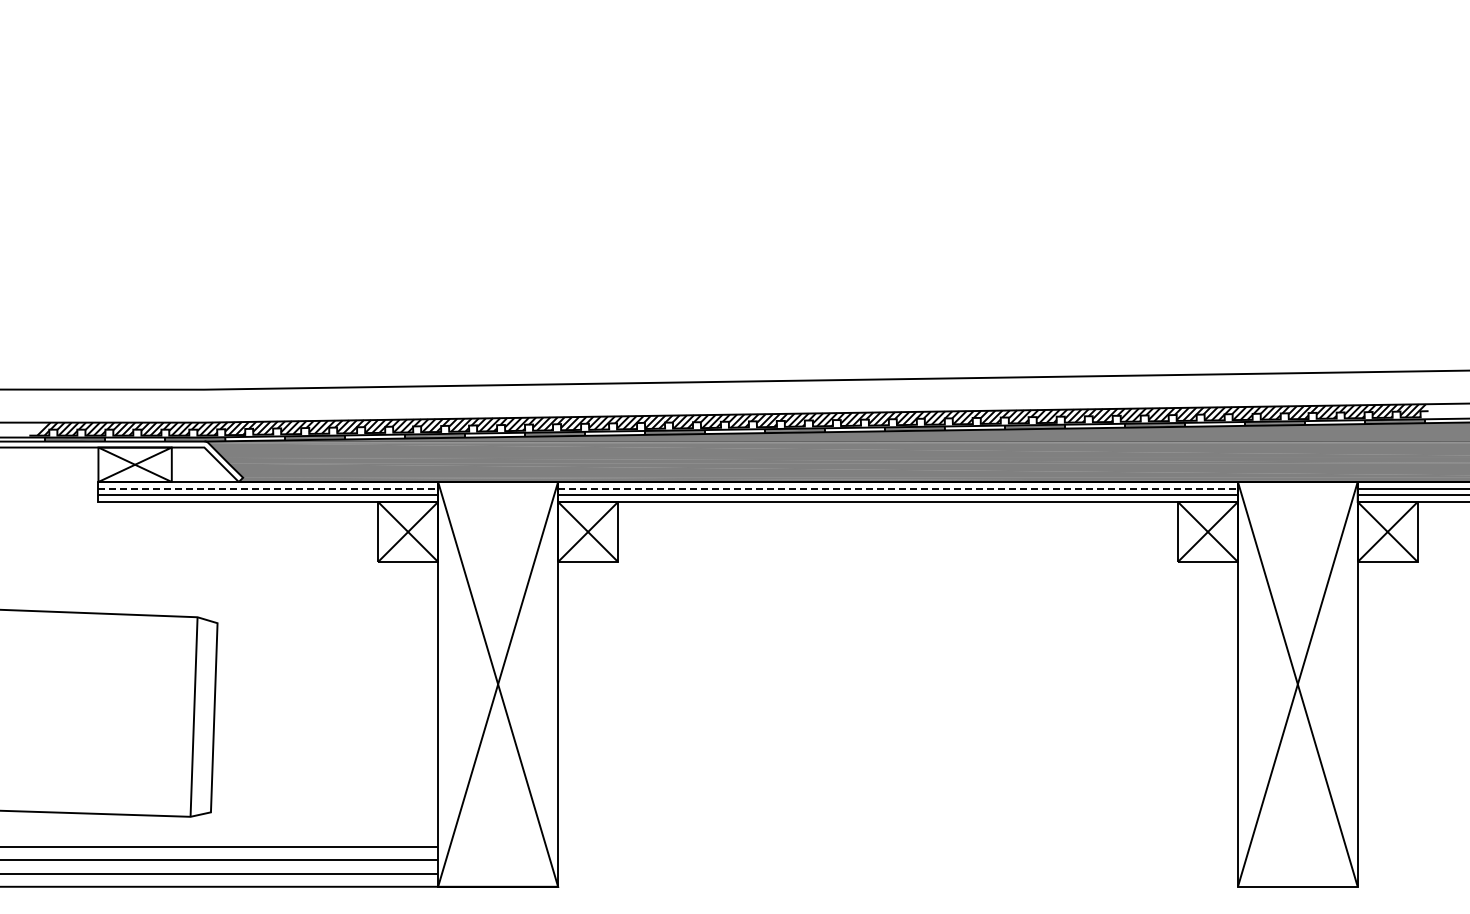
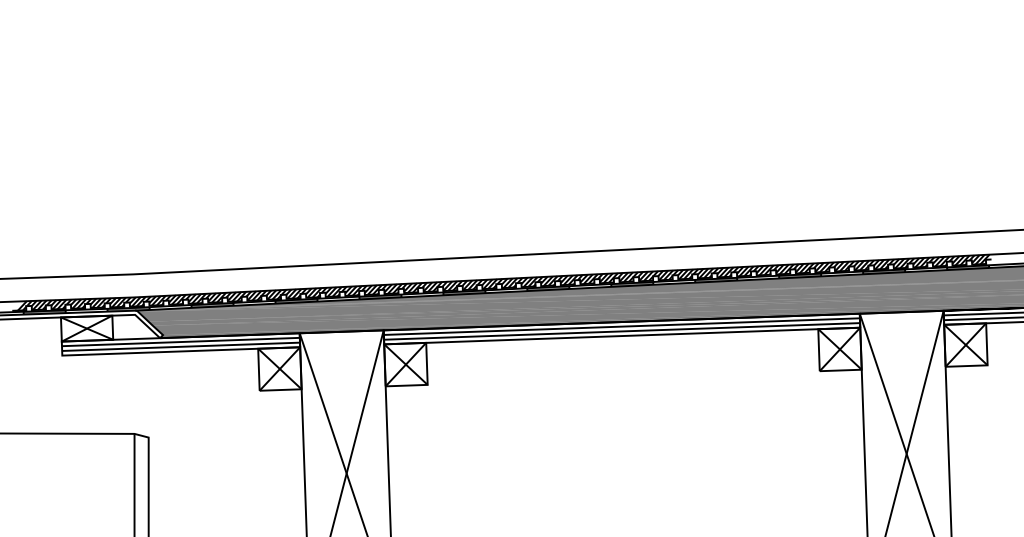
line: (268, 488) -> (181, 341), dashed -> solid
line: (898, 488) -> (622, 326), dashed -> solid

